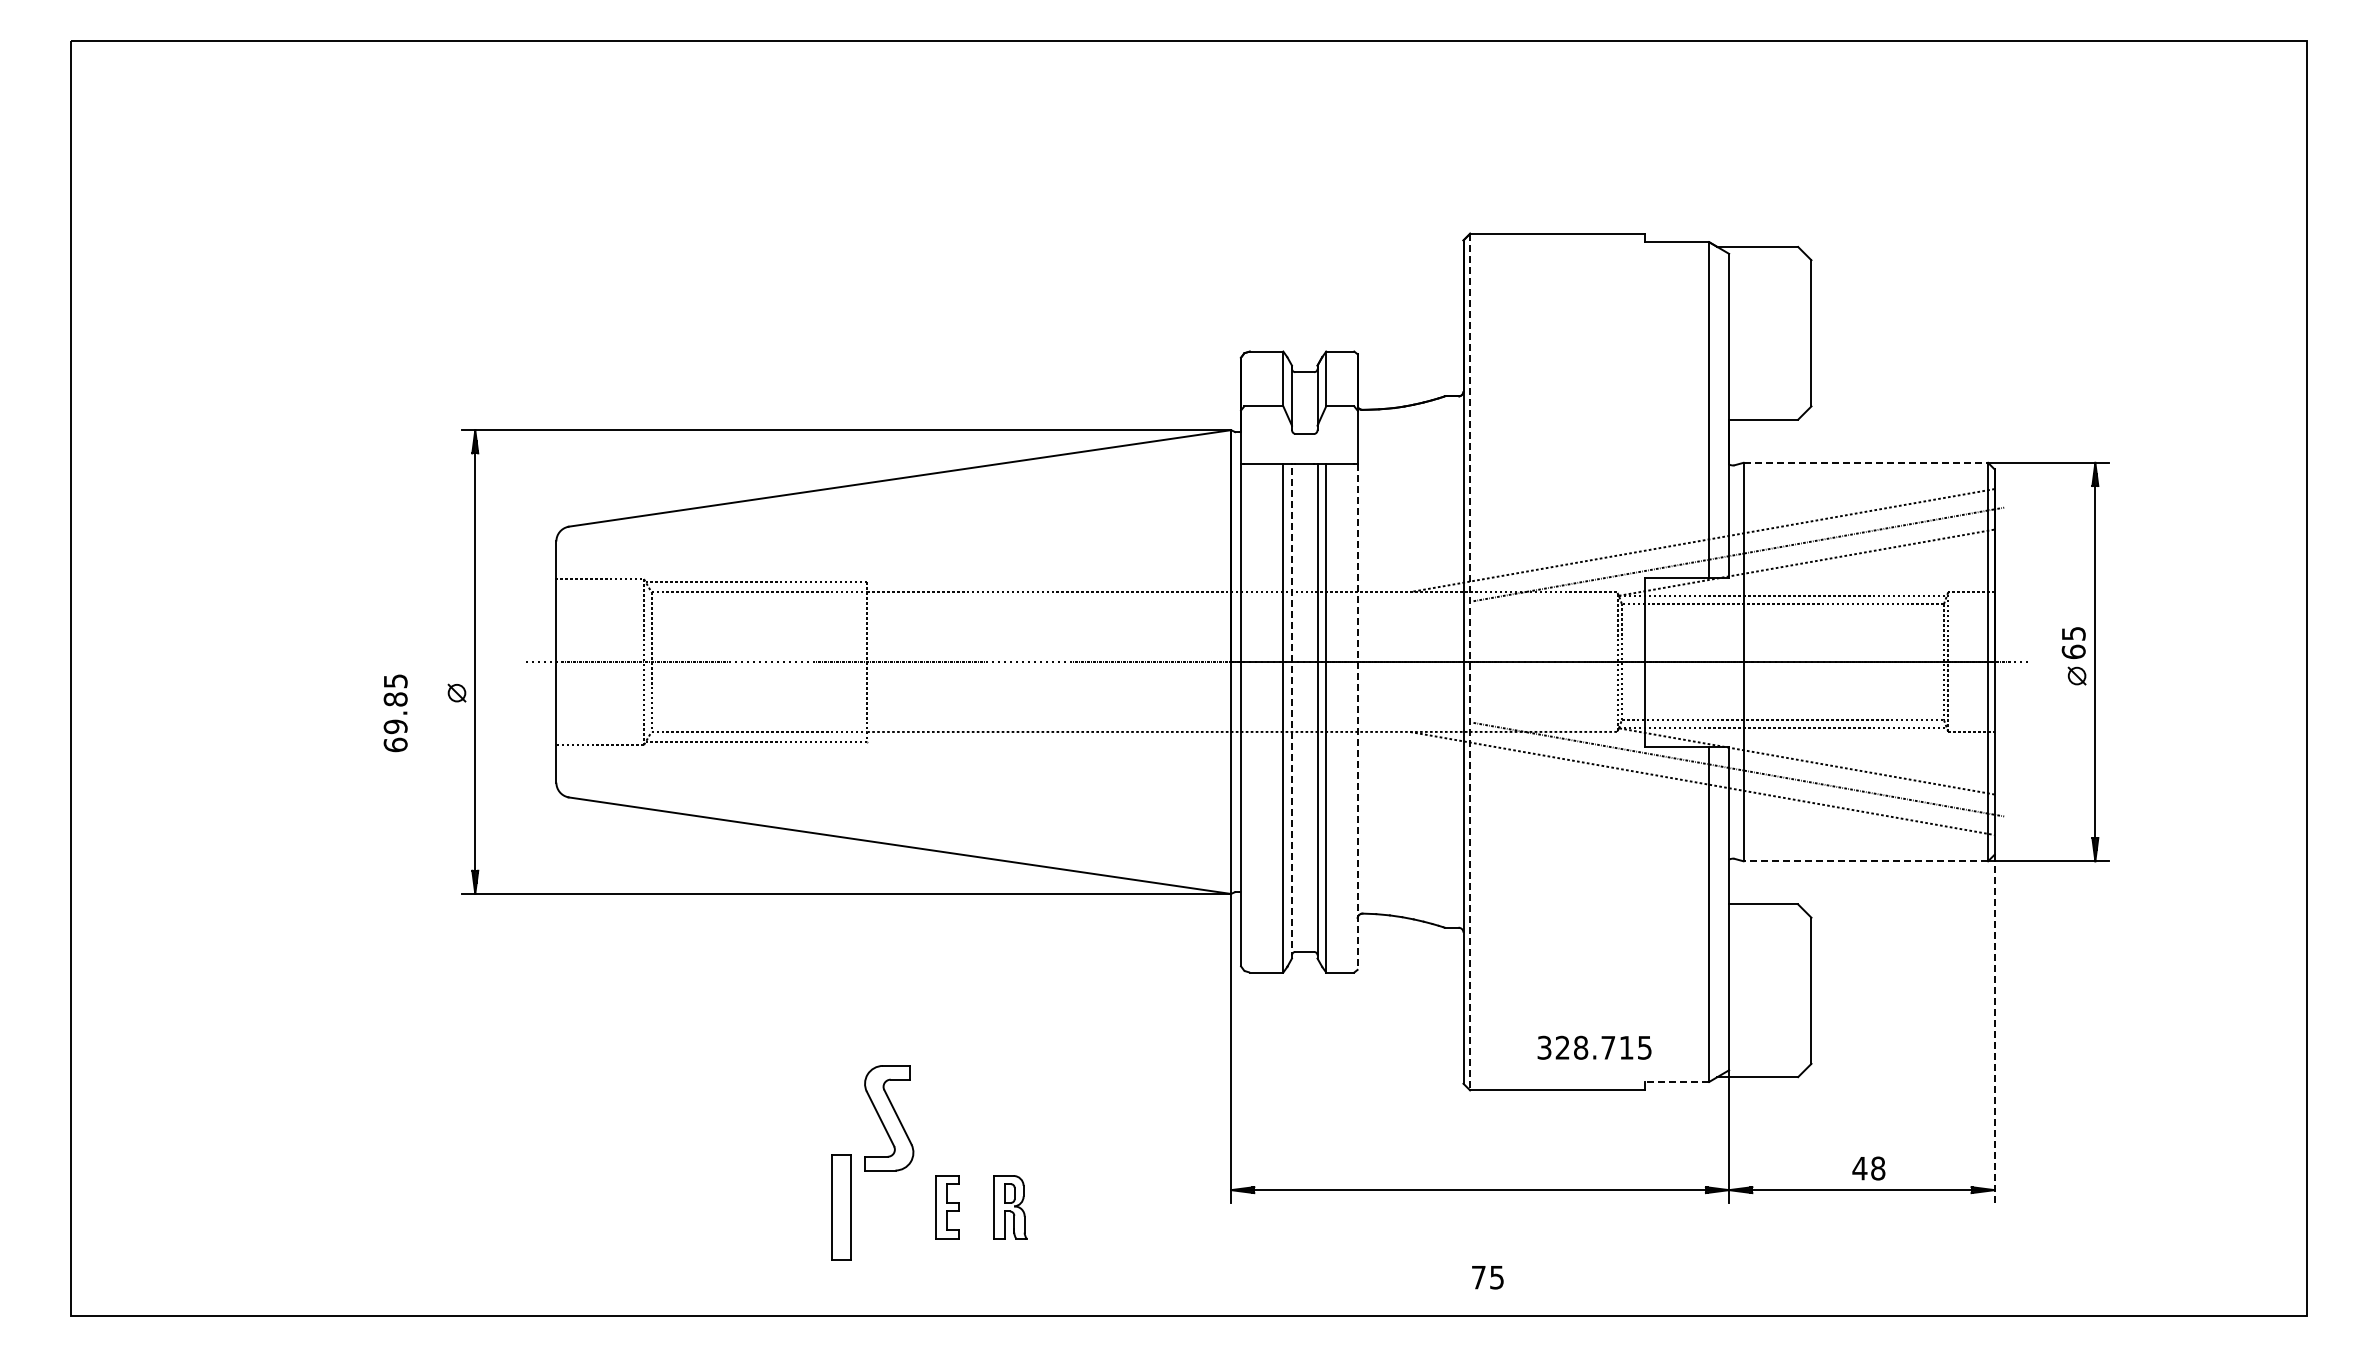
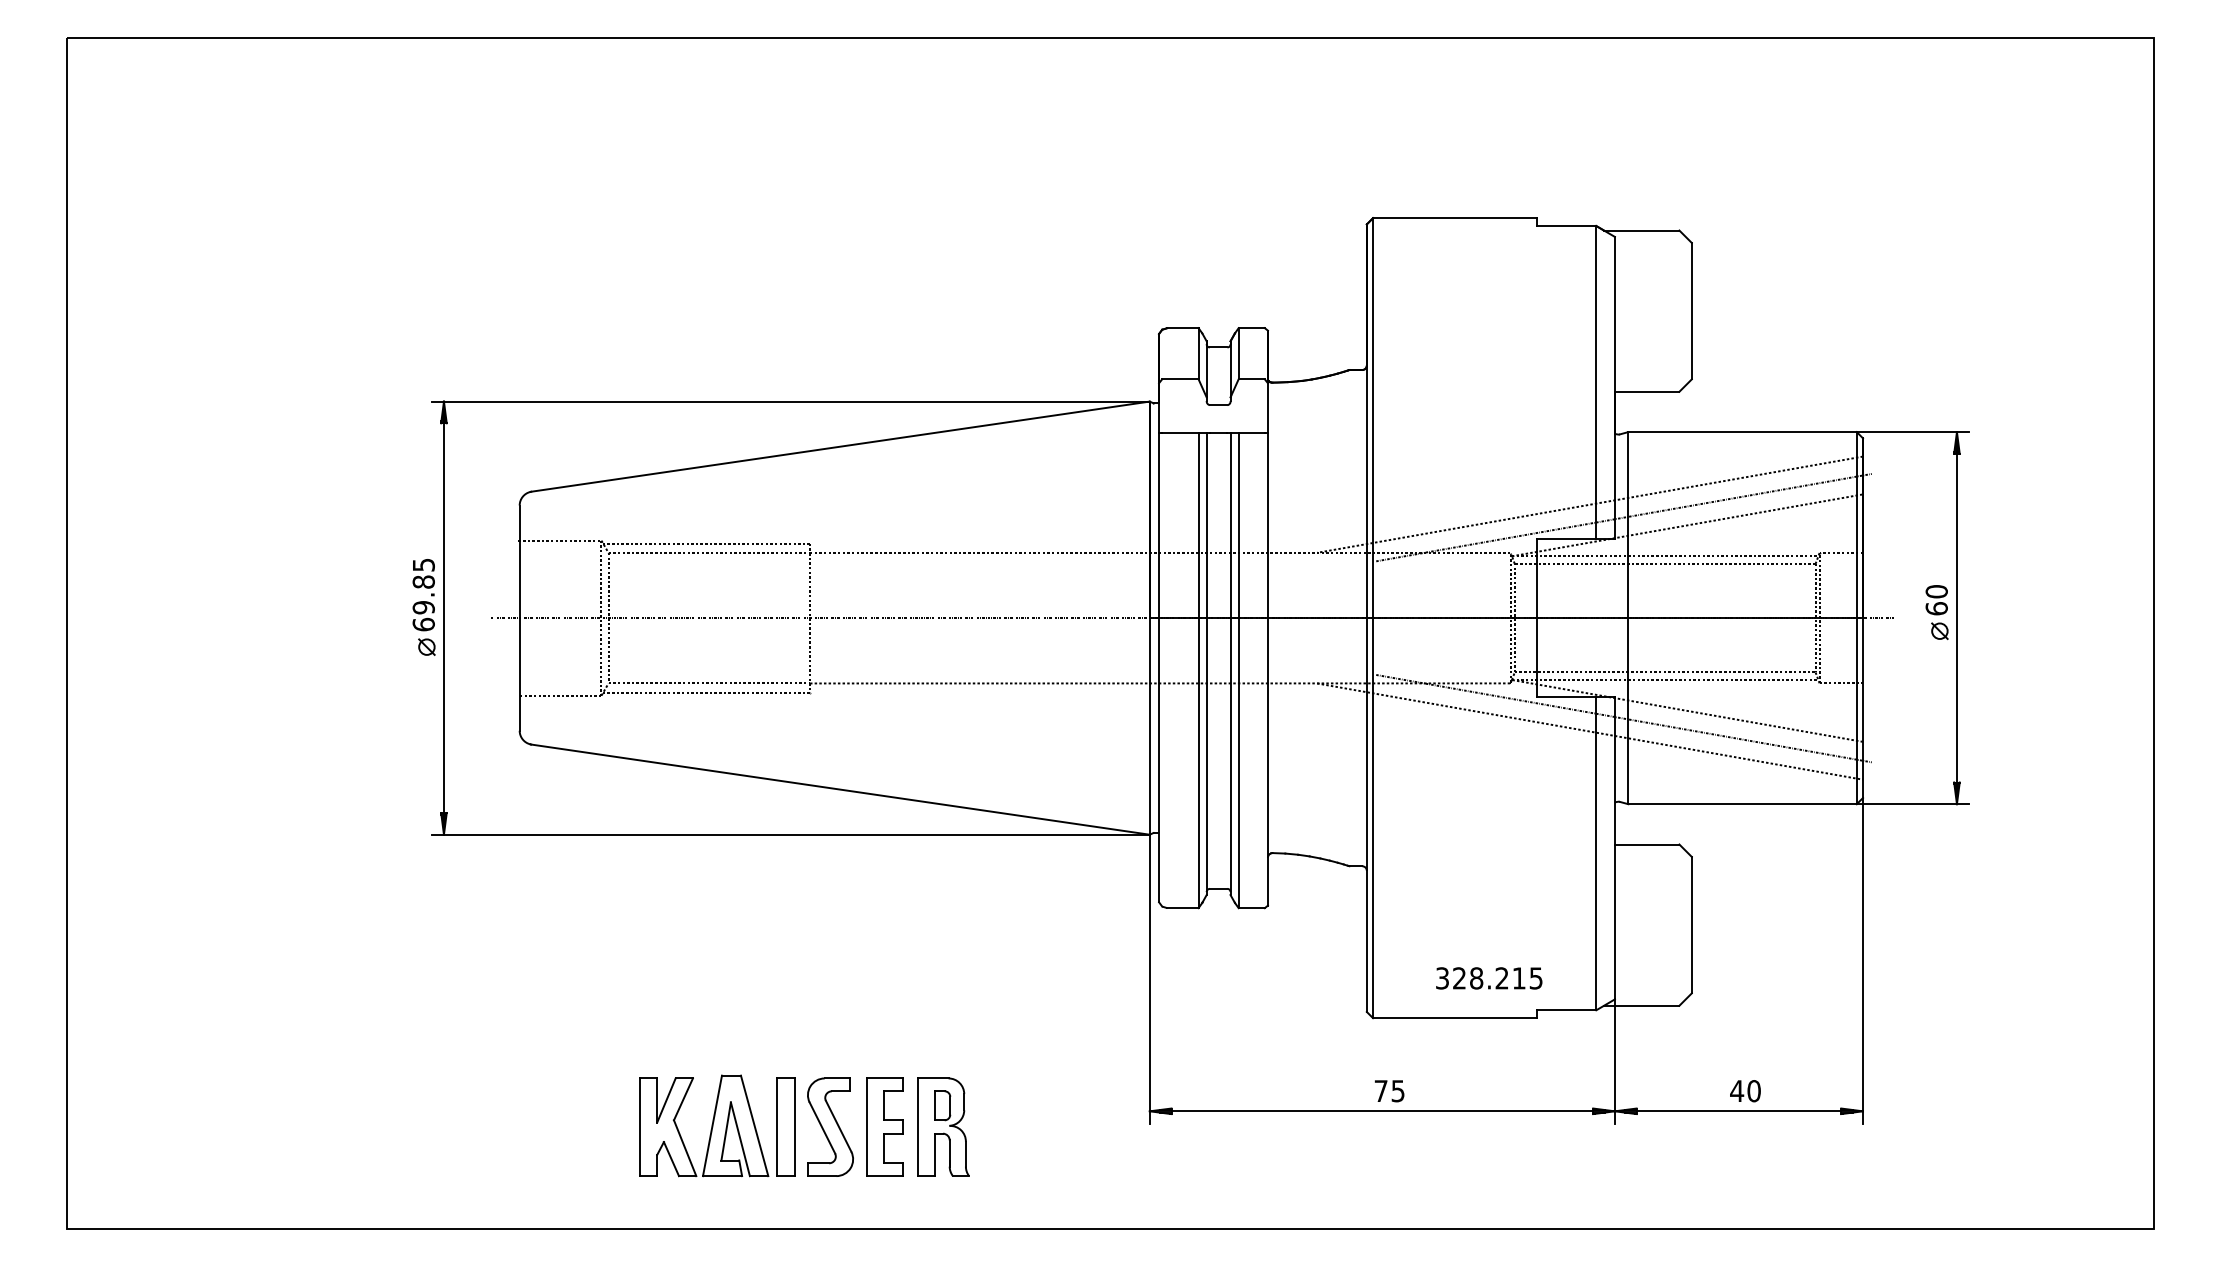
line: (1866, 462) -> (1743, 431), dashed -> solid
text: (2073, 633) -> (1936, 591), 65 -> 60
line: (1470, 662) -> (1373, 618), dashed -> solid
line: (1291, 710) -> (1206, 663), dashed -> solid
text: (395, 713) -> (423, 595), moved
line: (1357, 717) -> (1267, 669), dashed -> solid
line: (1865, 861) -> (1742, 804), dashed -> solid
line: (1994, 1028) -> (1862, 960), dashed -> solid
text: (1608, 1047) -> (1502, 978), 328.715 -> 328.215
line: (1677, 1081) -> (1566, 1009), dashed -> solid
part: (889, 1118) -> (830, 1127), moved
text: (1878, 1168) -> (1754, 1091), 48 -> 40
part: (761, 1206) -> (711, 1126), added
part: (947, 1207) -> (884, 1127), size x1.67
part: (1010, 1207) -> (943, 1127), size x1.67
text: (1487, 1277) -> (1389, 1091), moved

